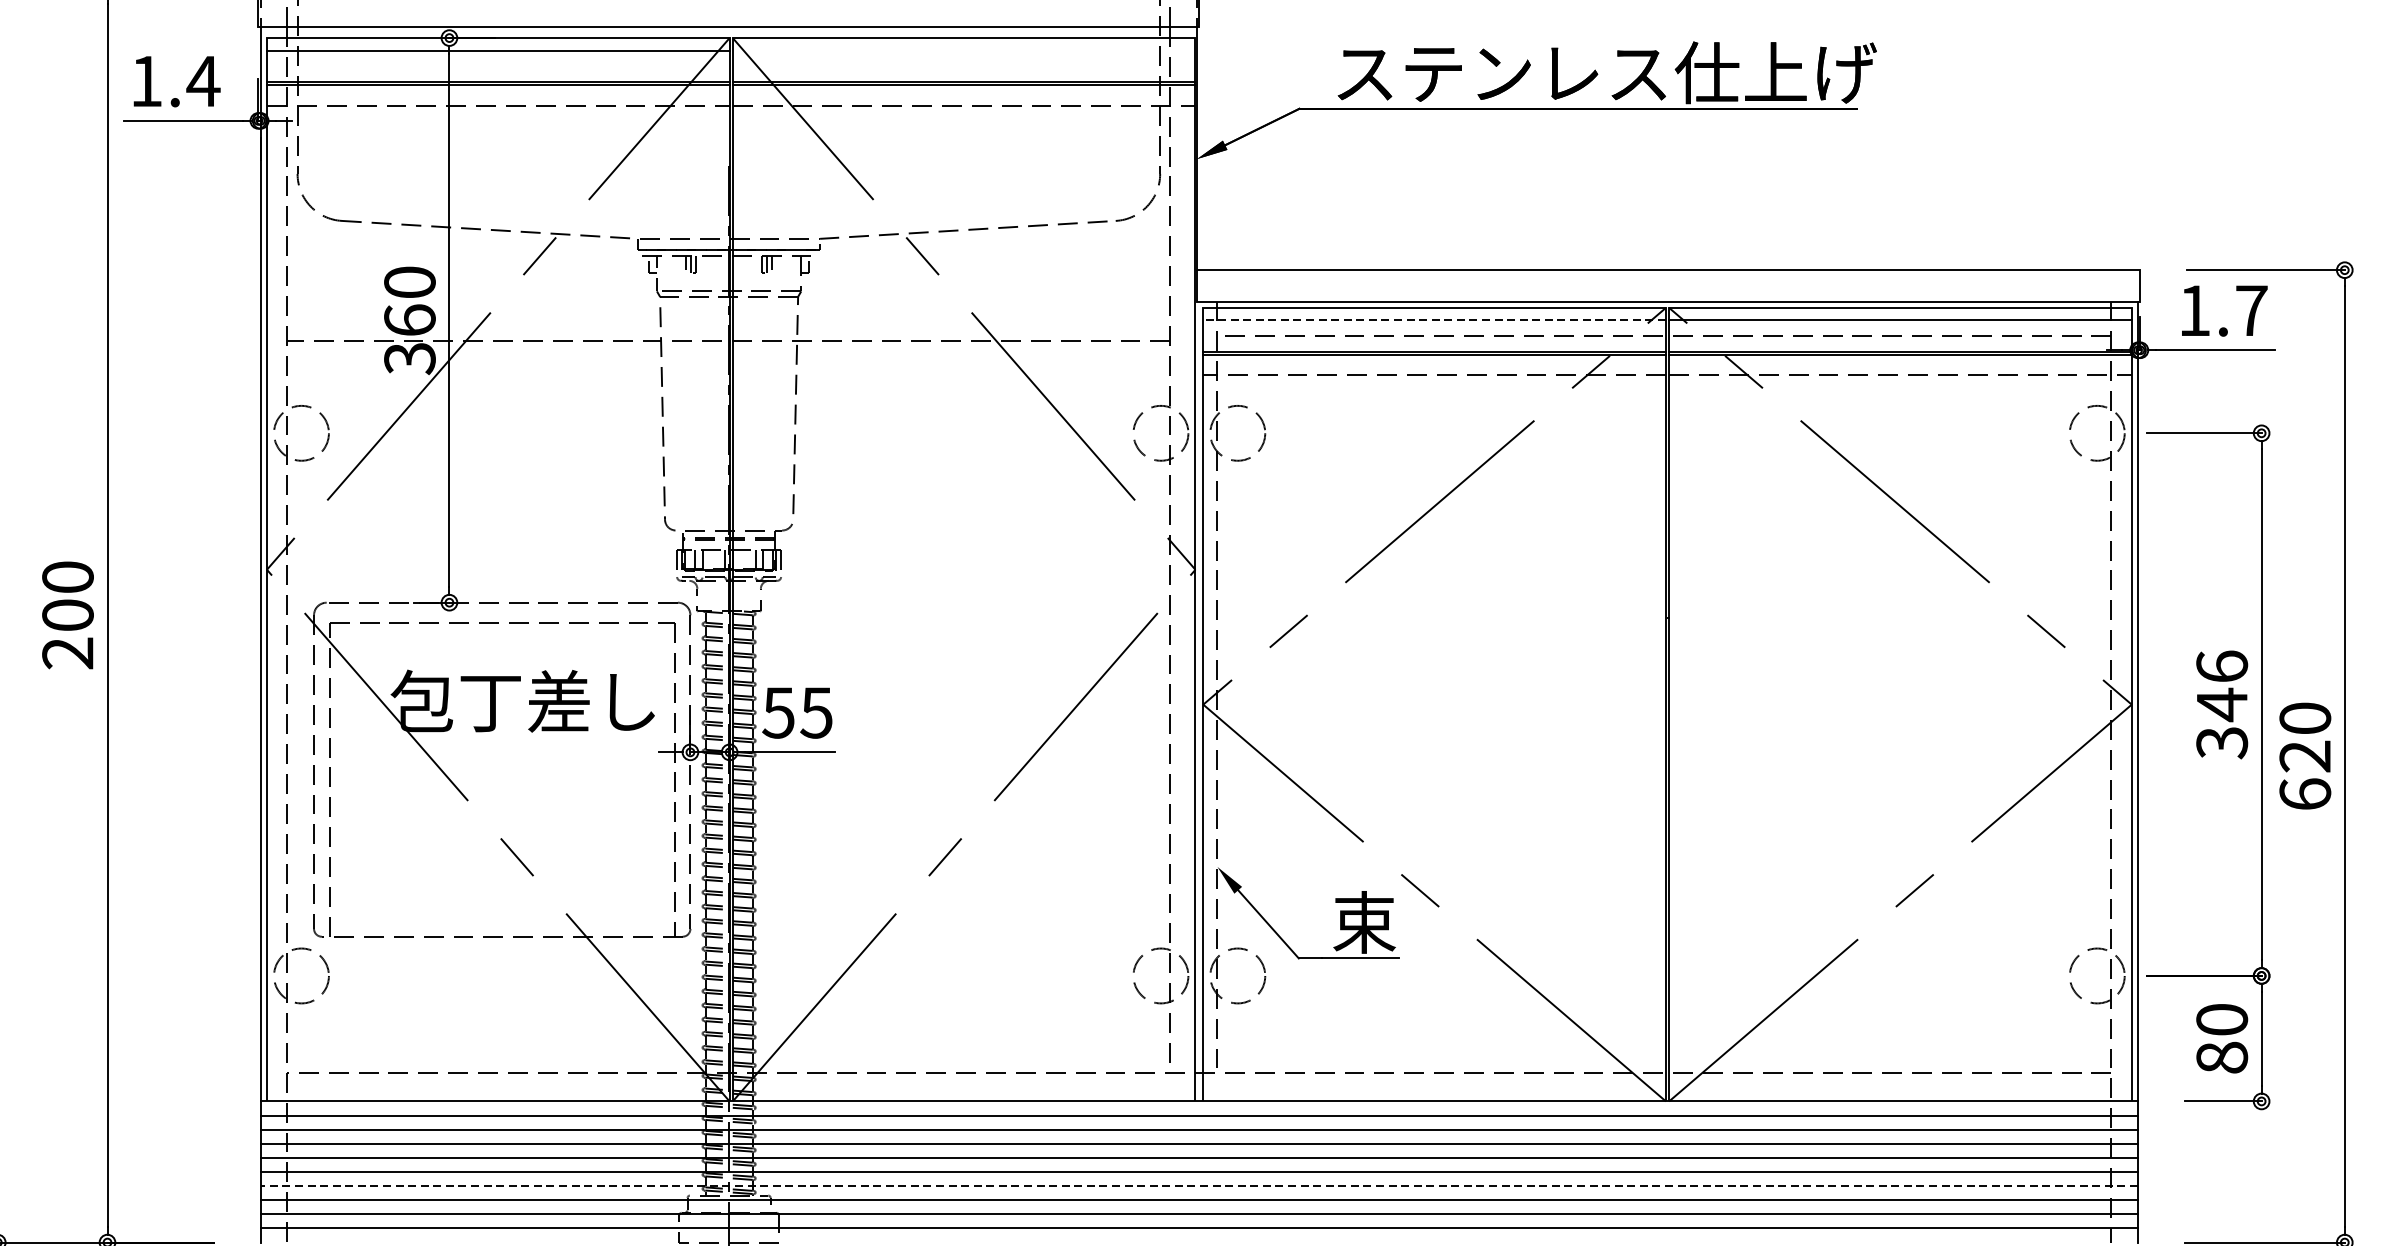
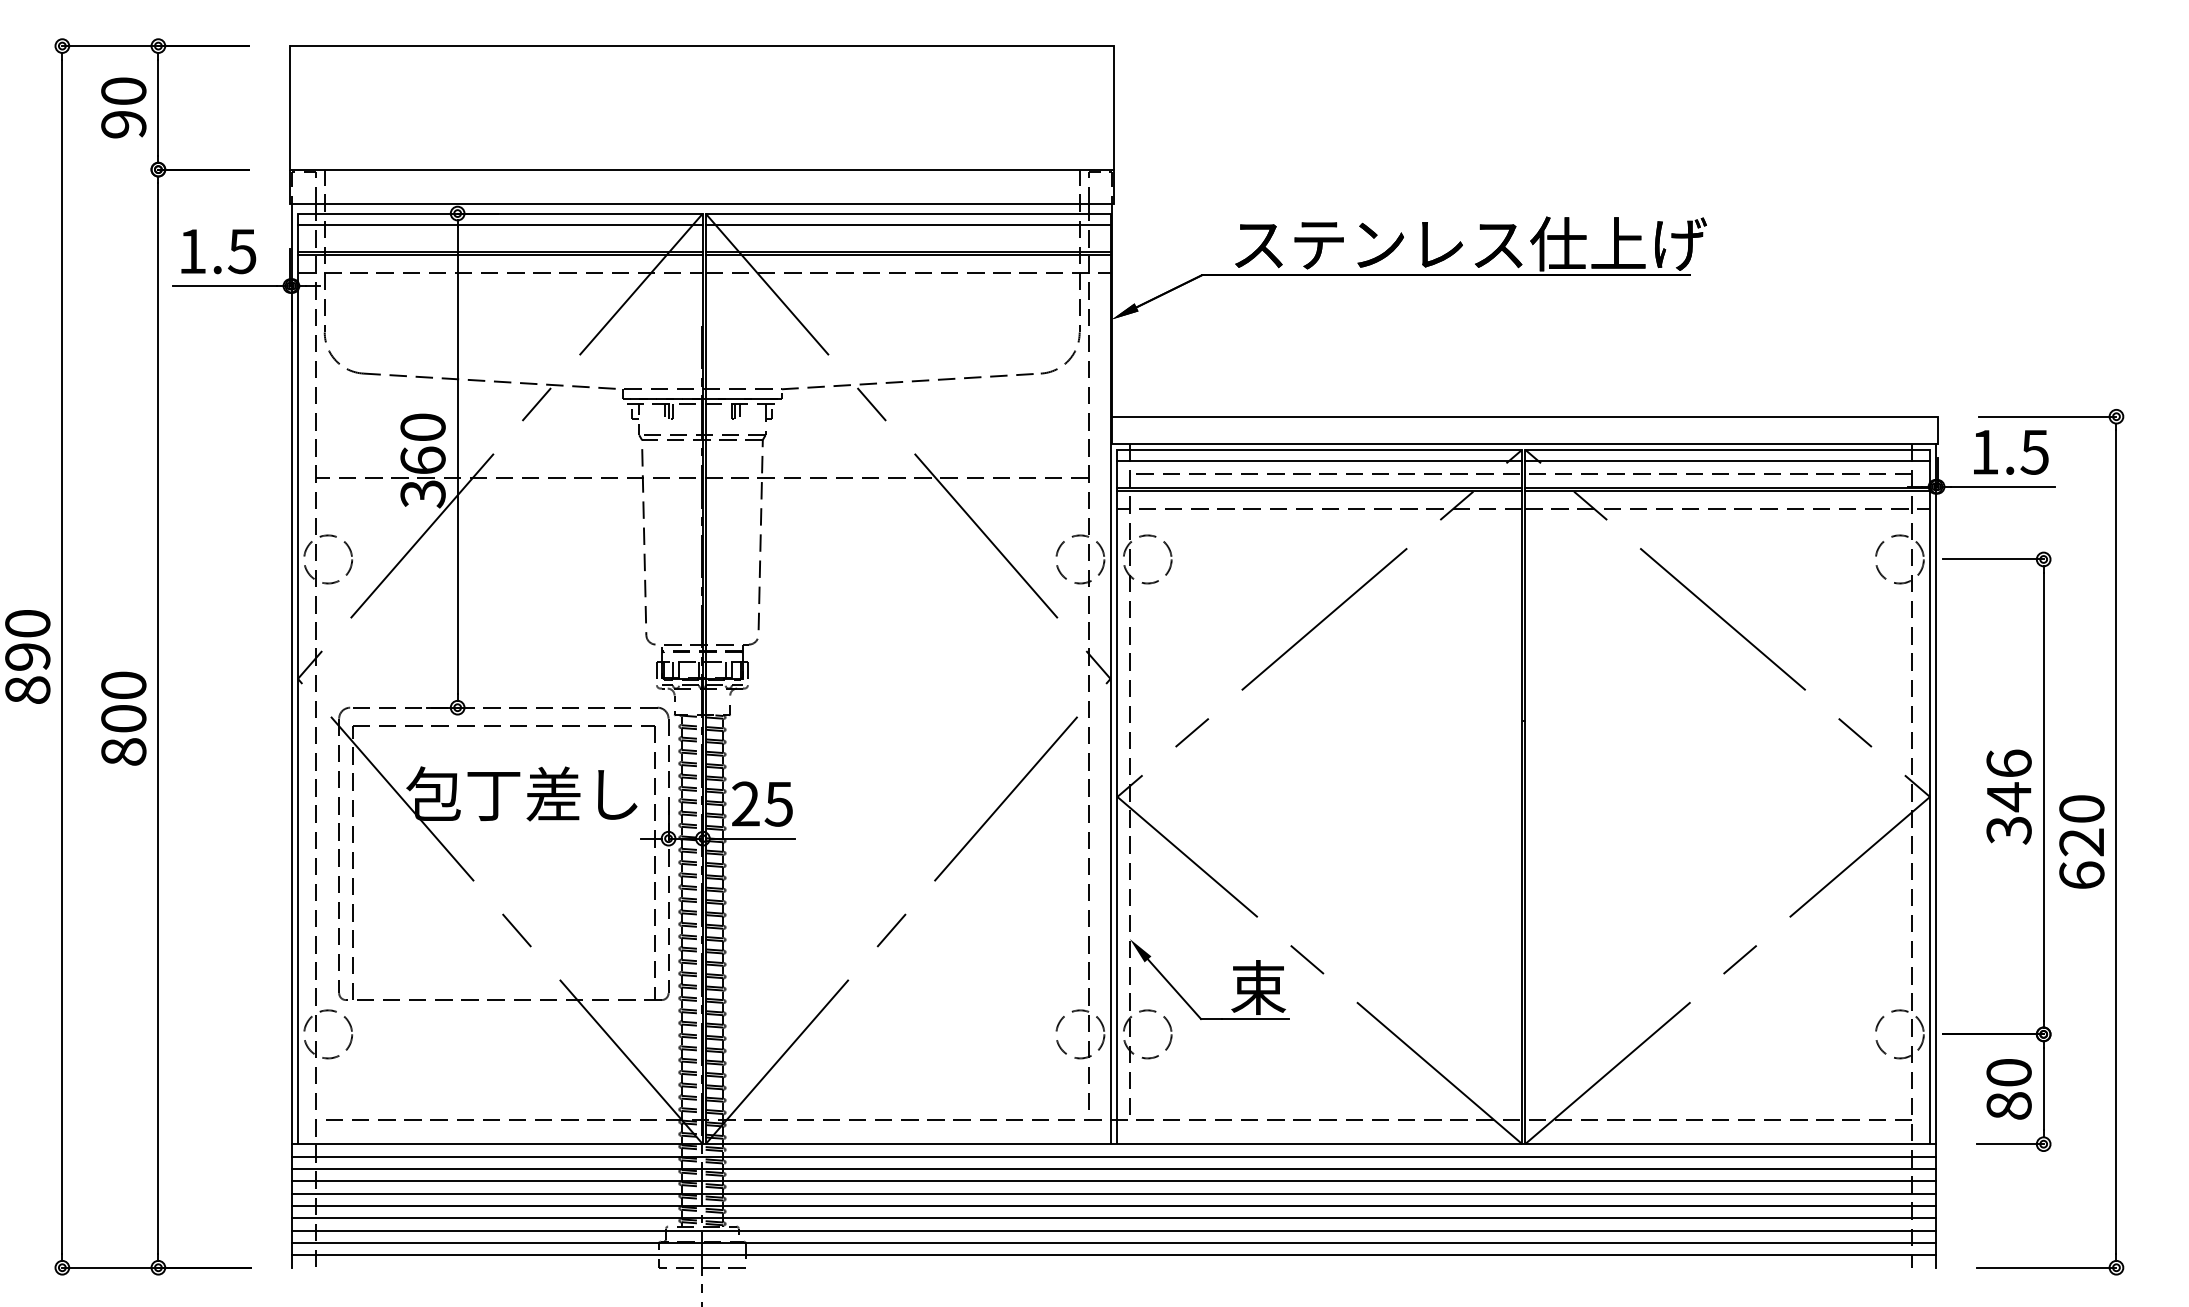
line: (963, 50) -> (907, 224), added
text: (203, 81) -> (242, 251), 1.4 -> 1.5
text: (2251, 311) -> (2034, 452), 1.7 -> 1.5
line: (1434, 320) -> (1319, 460), dashed -> solid
text: (67, 652) -> (123, 751), 200 -> 800
text: (778, 712) -> (745, 803), 55 -> 25
line: (1199, 1186) -> (1114, 1218), dashed -> solid

